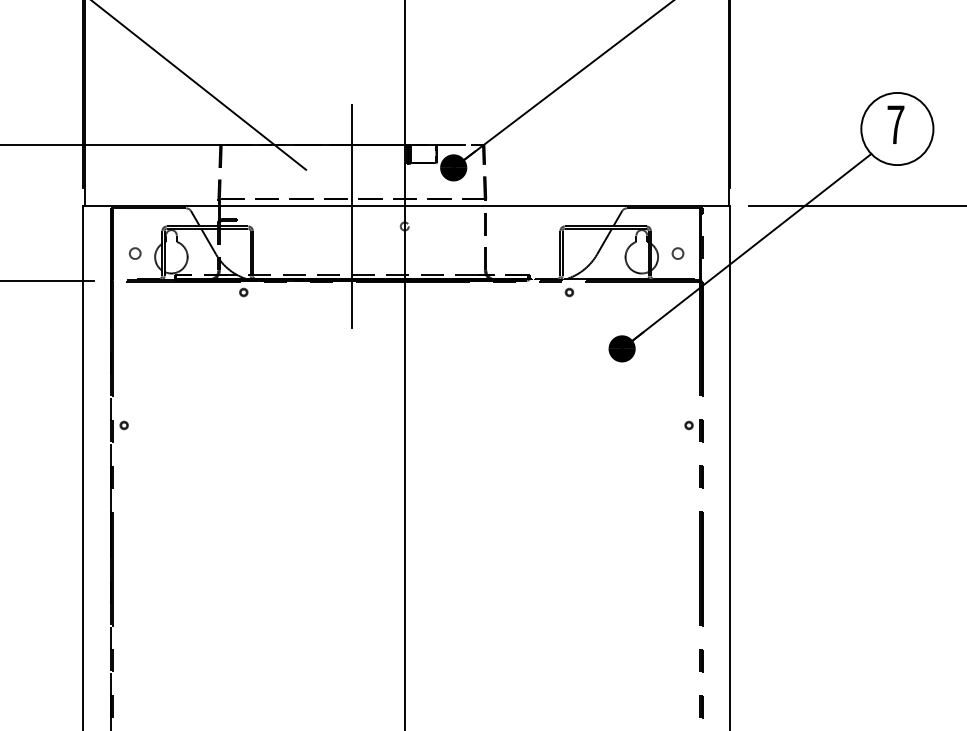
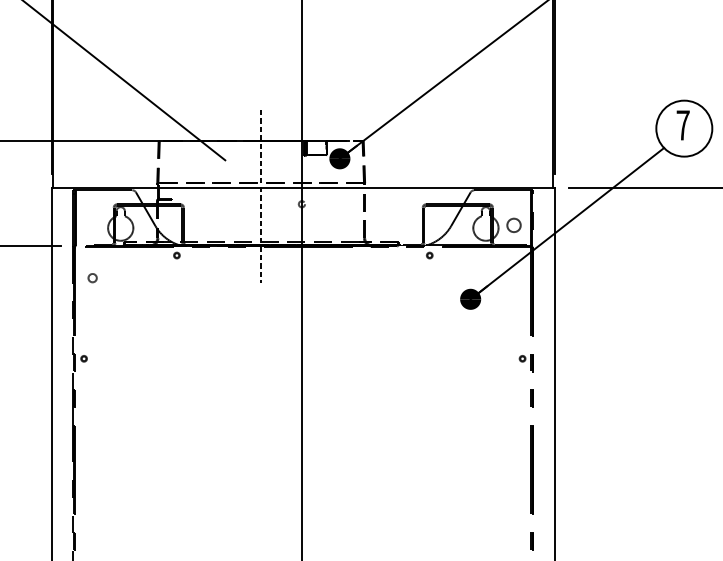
line: (352, 216) -> (261, 196), solid -> dashed
circle: (134, 253) -> (92, 278), moved
circle: (677, 253) -> (513, 225), size x1.6

